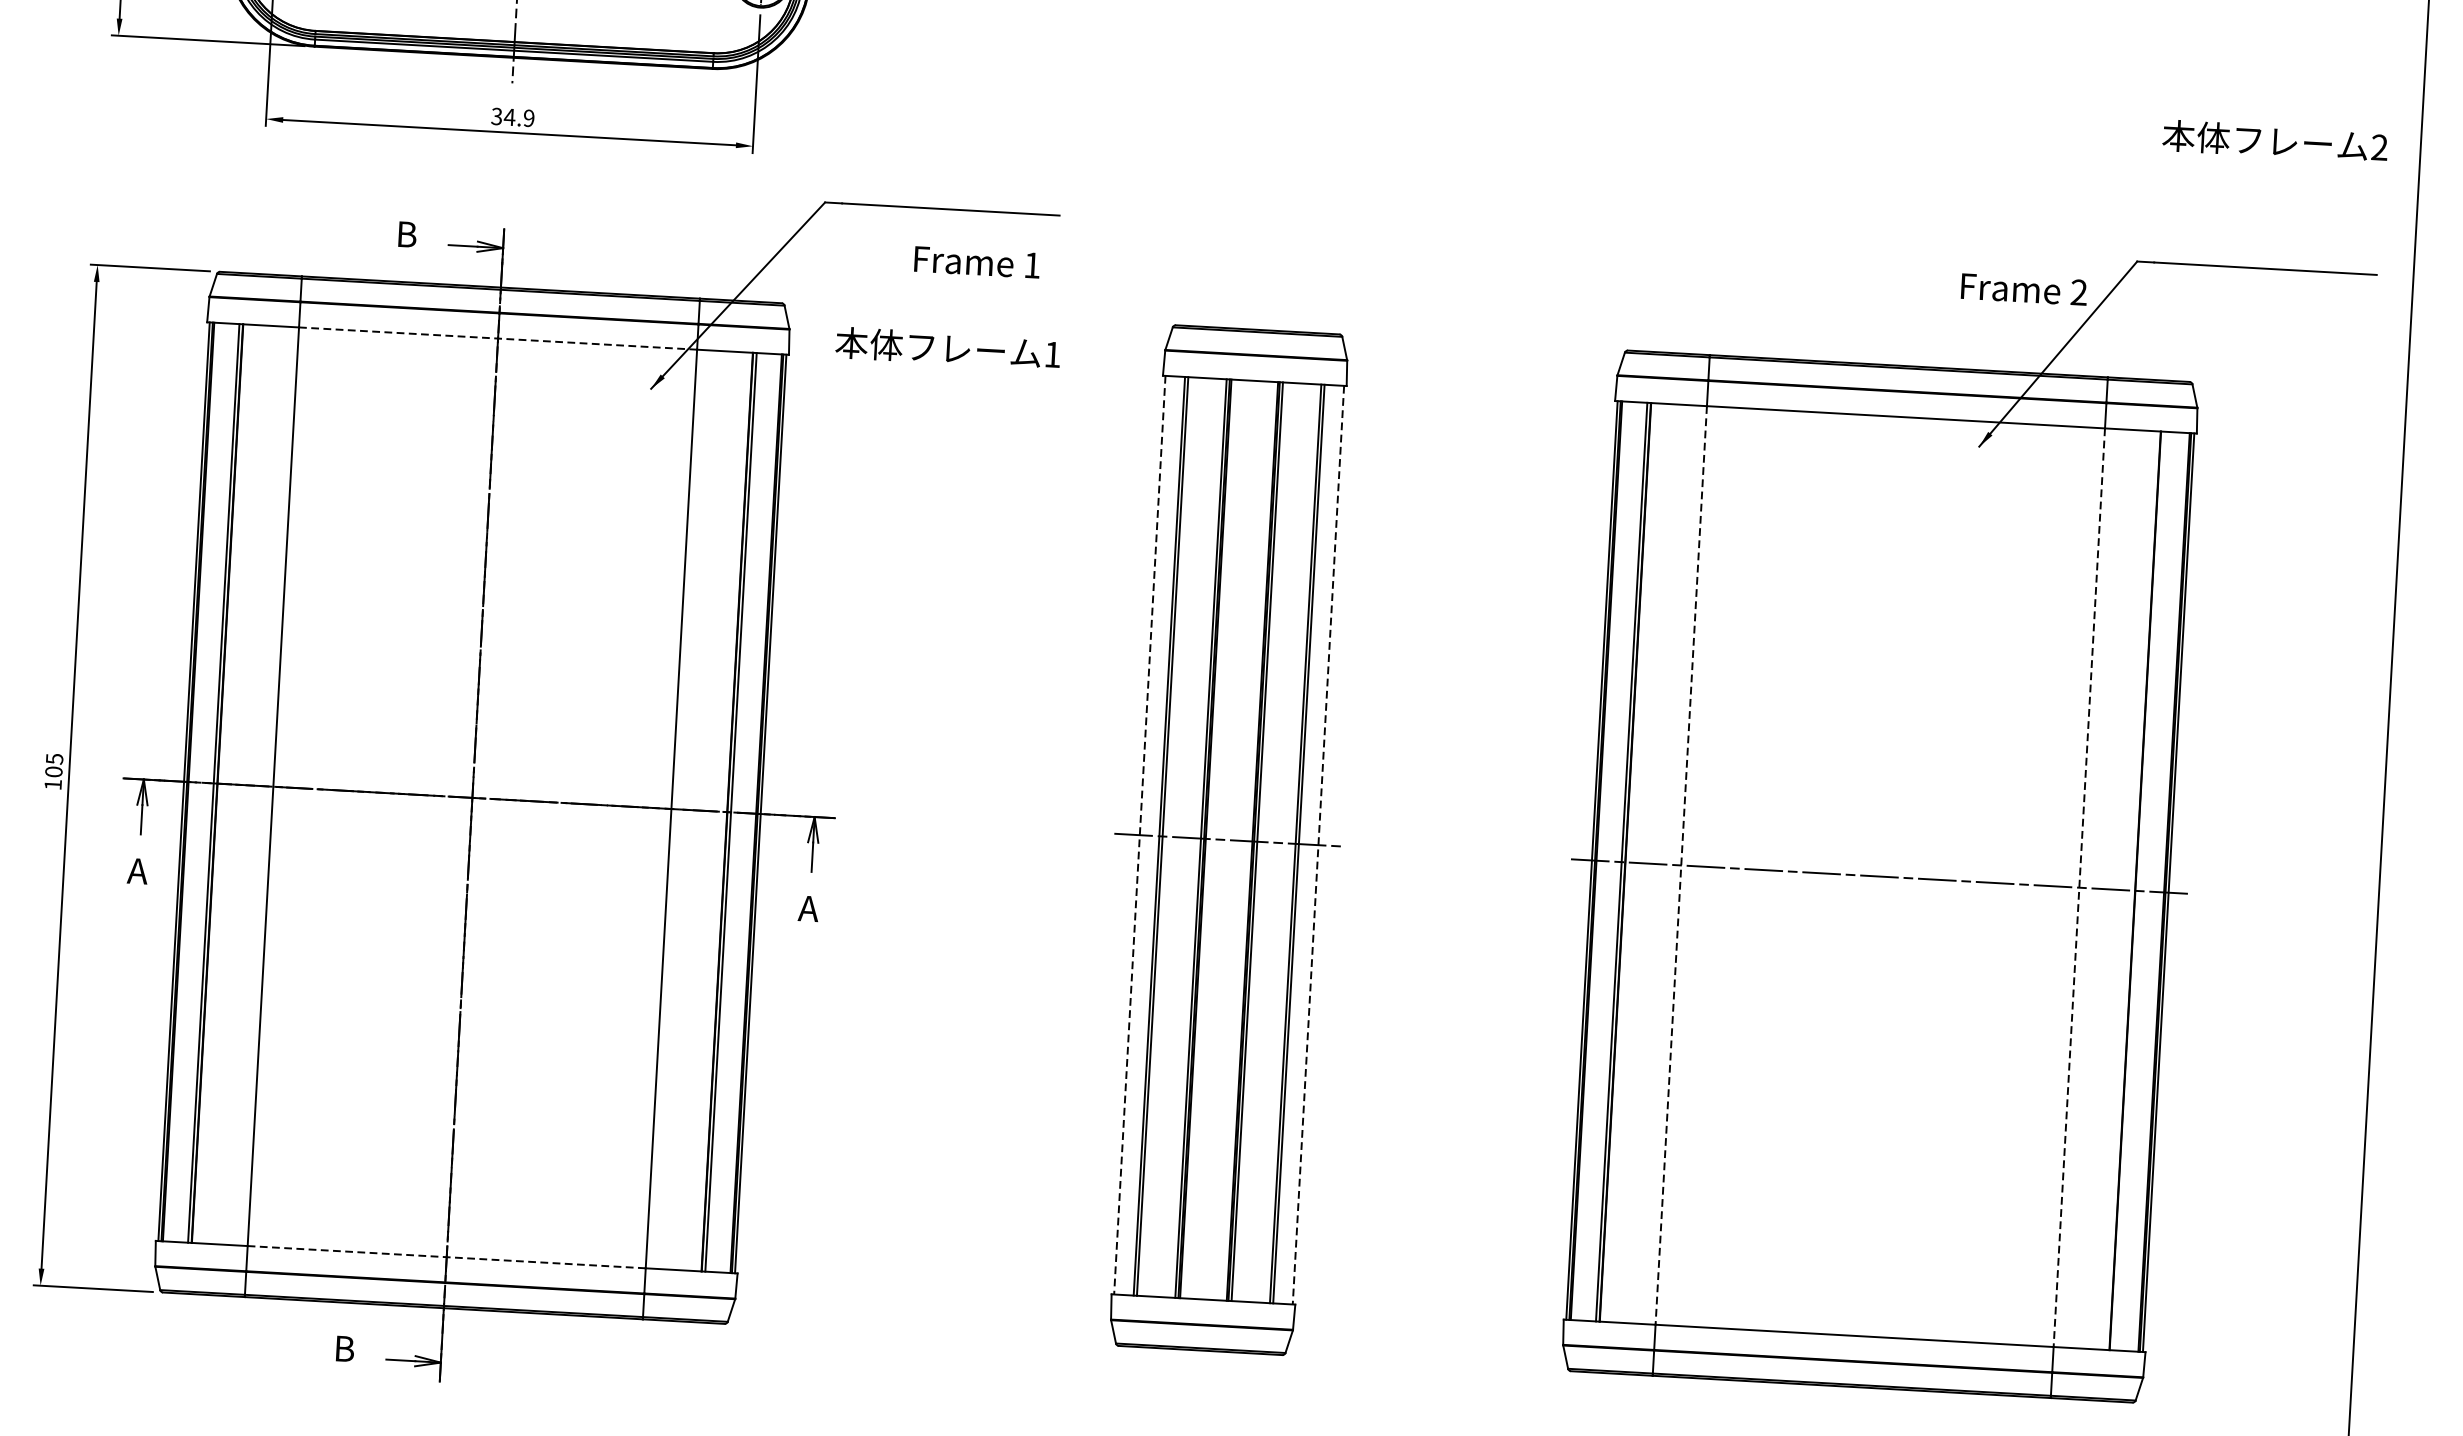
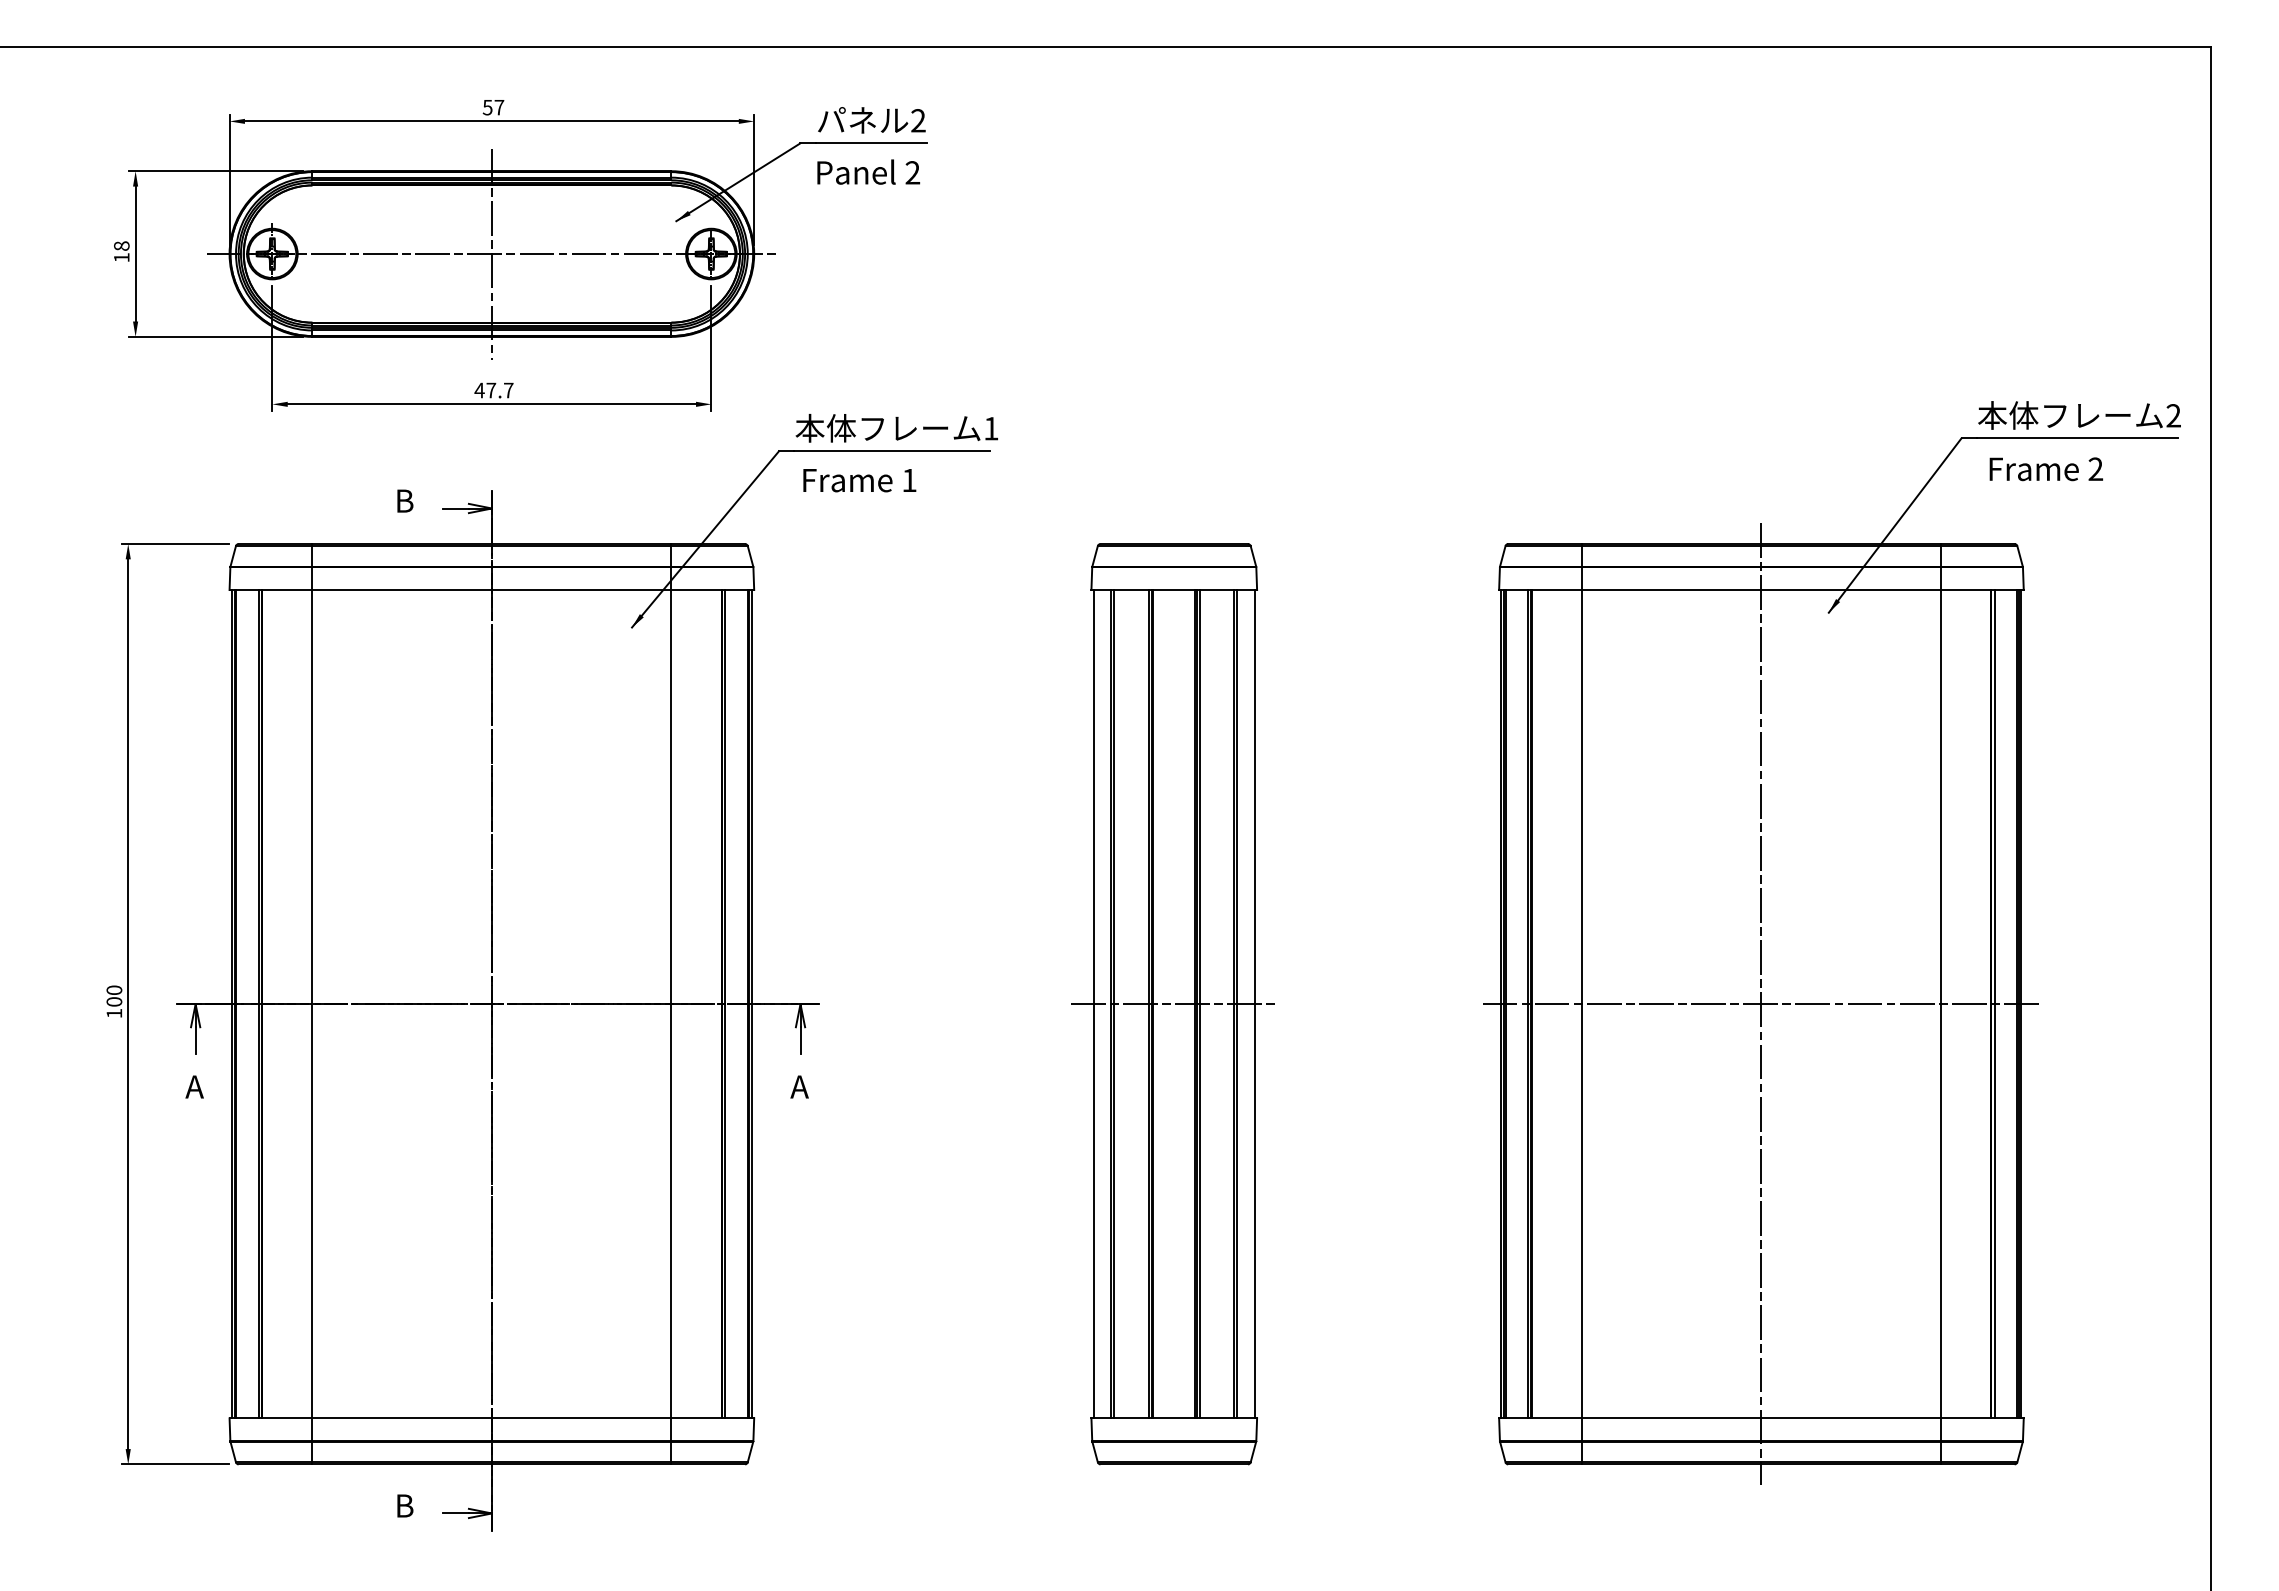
text: (512, 117) -> (493, 390), 34.9 -> 47.7
text: (2275, 141) -> (2079, 415), moved
text: (976, 262) -> (859, 480), moved
text: (2023, 289) -> (2045, 469), moved
line: (498, 339) -> (492, 590), dashed -> solid
text: (947, 348) -> (896, 428), moved
text: (54, 759) -> (114, 990), 105 -> 100
line: (1139, 835) -> (1093, 1004), dashed -> solid
line: (1318, 845) -> (1254, 1004), dashed -> solid
line: (1680, 865) -> (1581, 1004), dashed -> solid
line: (1880, 876) -> (1761, 1004), added
line: (2078, 888) -> (1940, 1004), dashed -> solid
line: (2138, 891) -> (1994, 1004), added
line: (446, 1257) -> (491, 1418), dashed -> solid

